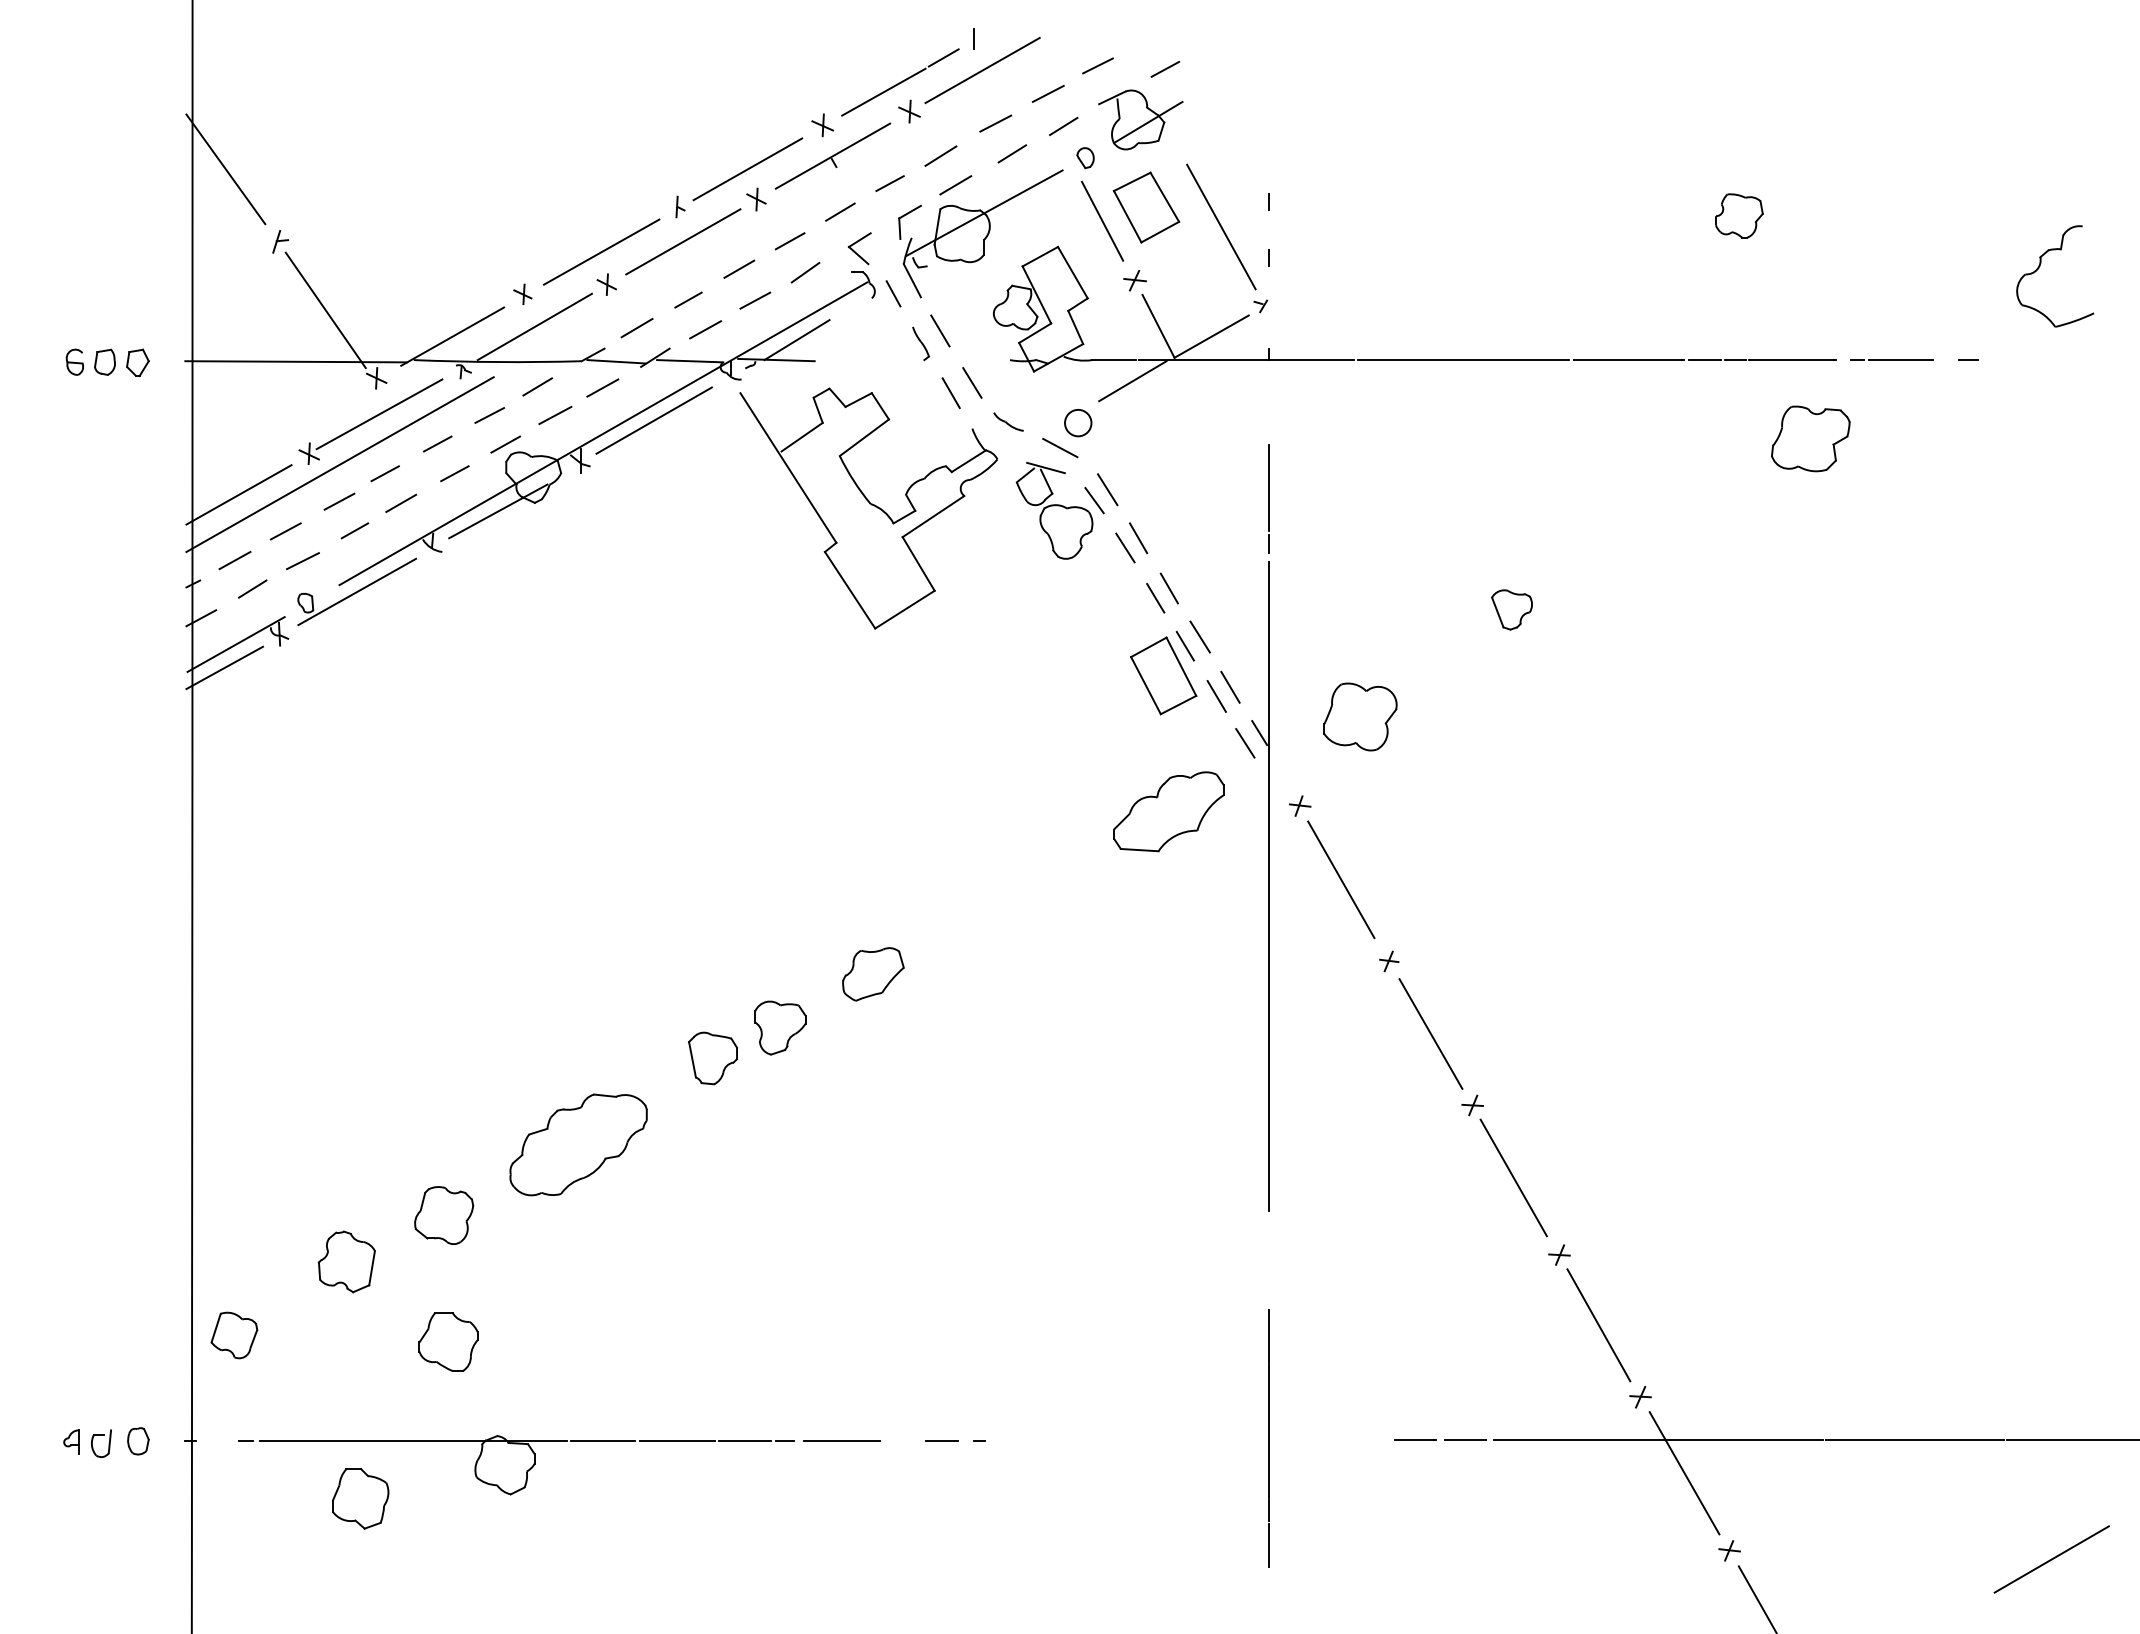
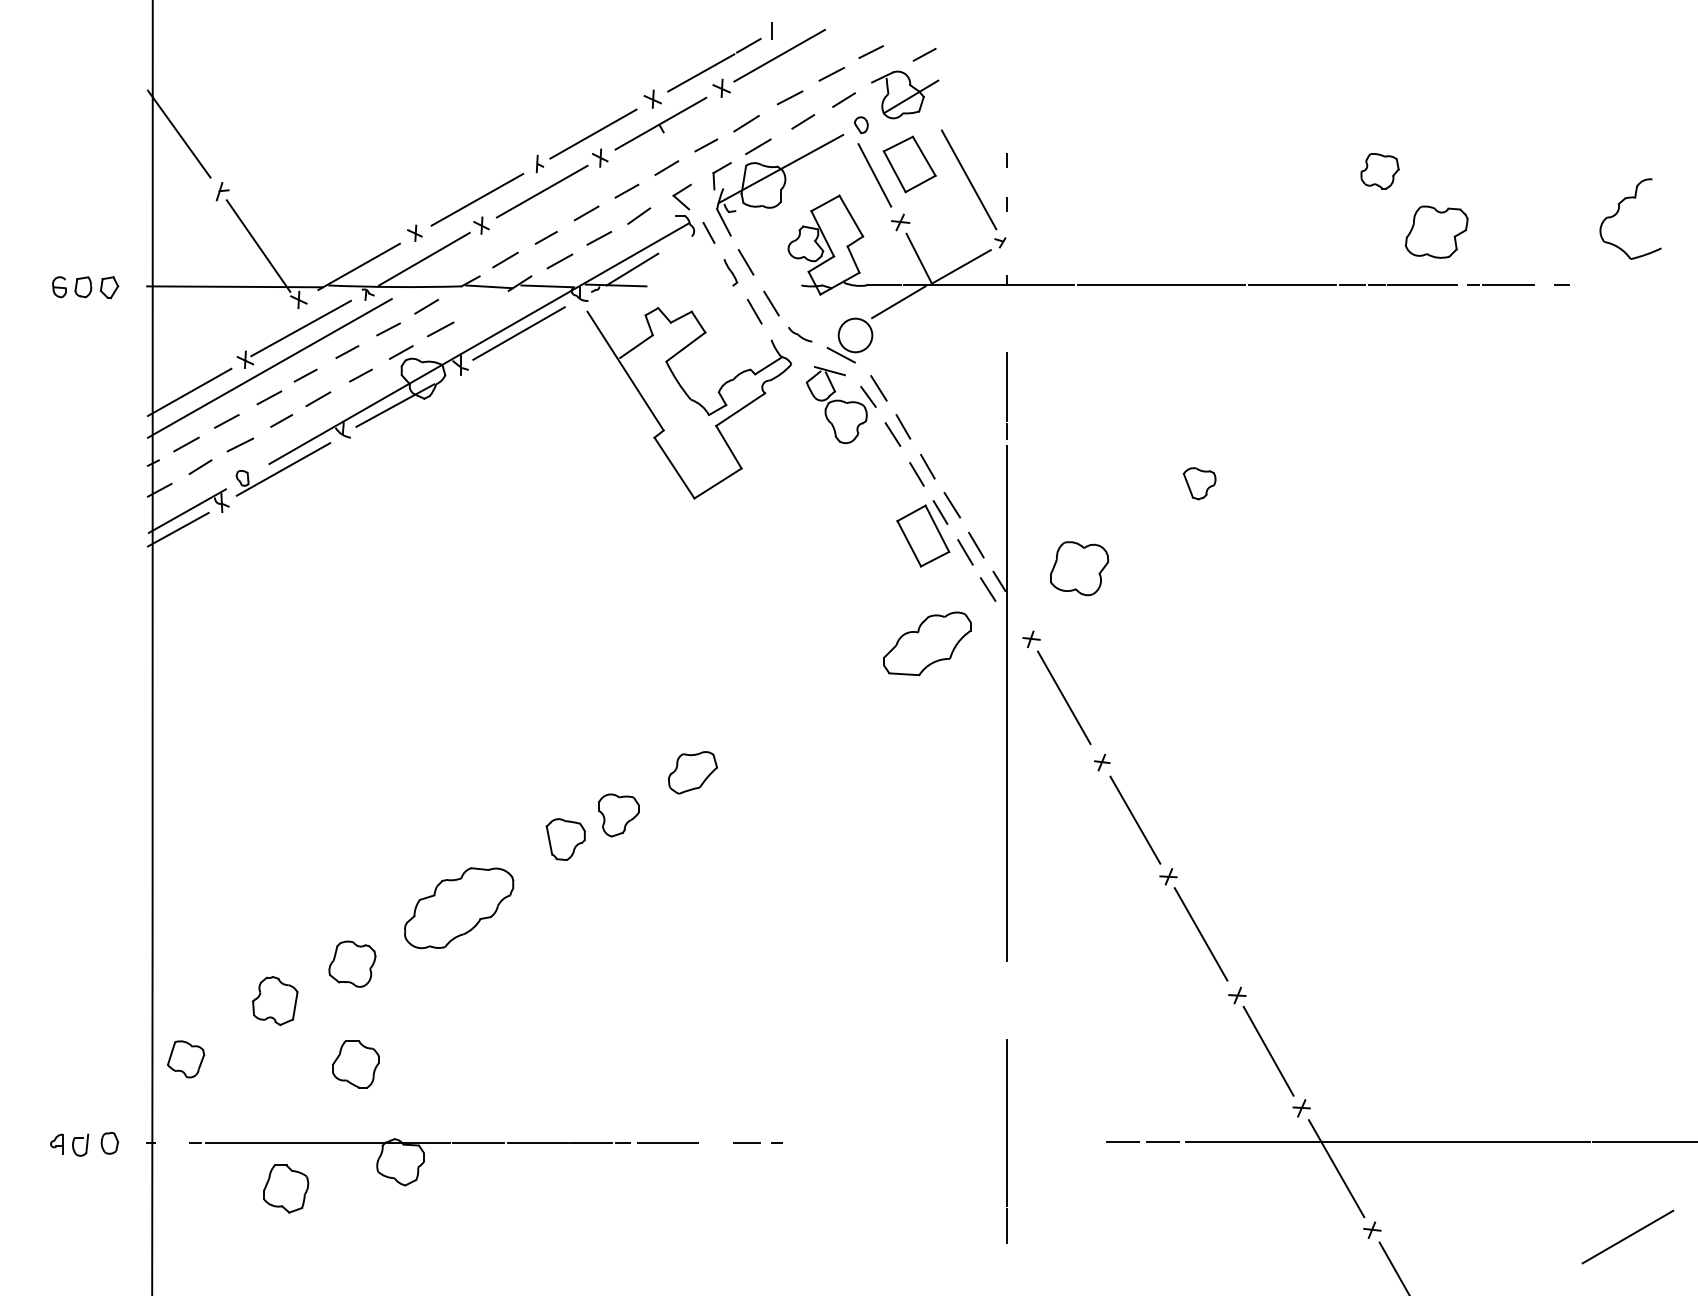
line: (602, 387) -> (478, 307), removed
circle: (1078, 422) -> (855, 335), size x1.6
part: (1810, 438) -> (1436, 231), moved

